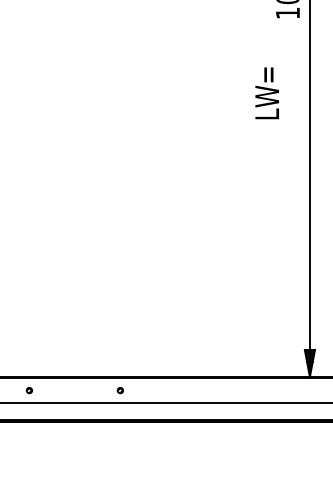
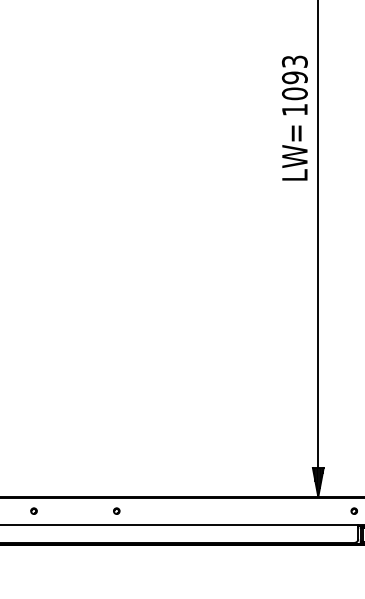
text: (266, 92) -> (294, 152), moved
part: (28, 389) -> (33, 510), moved

